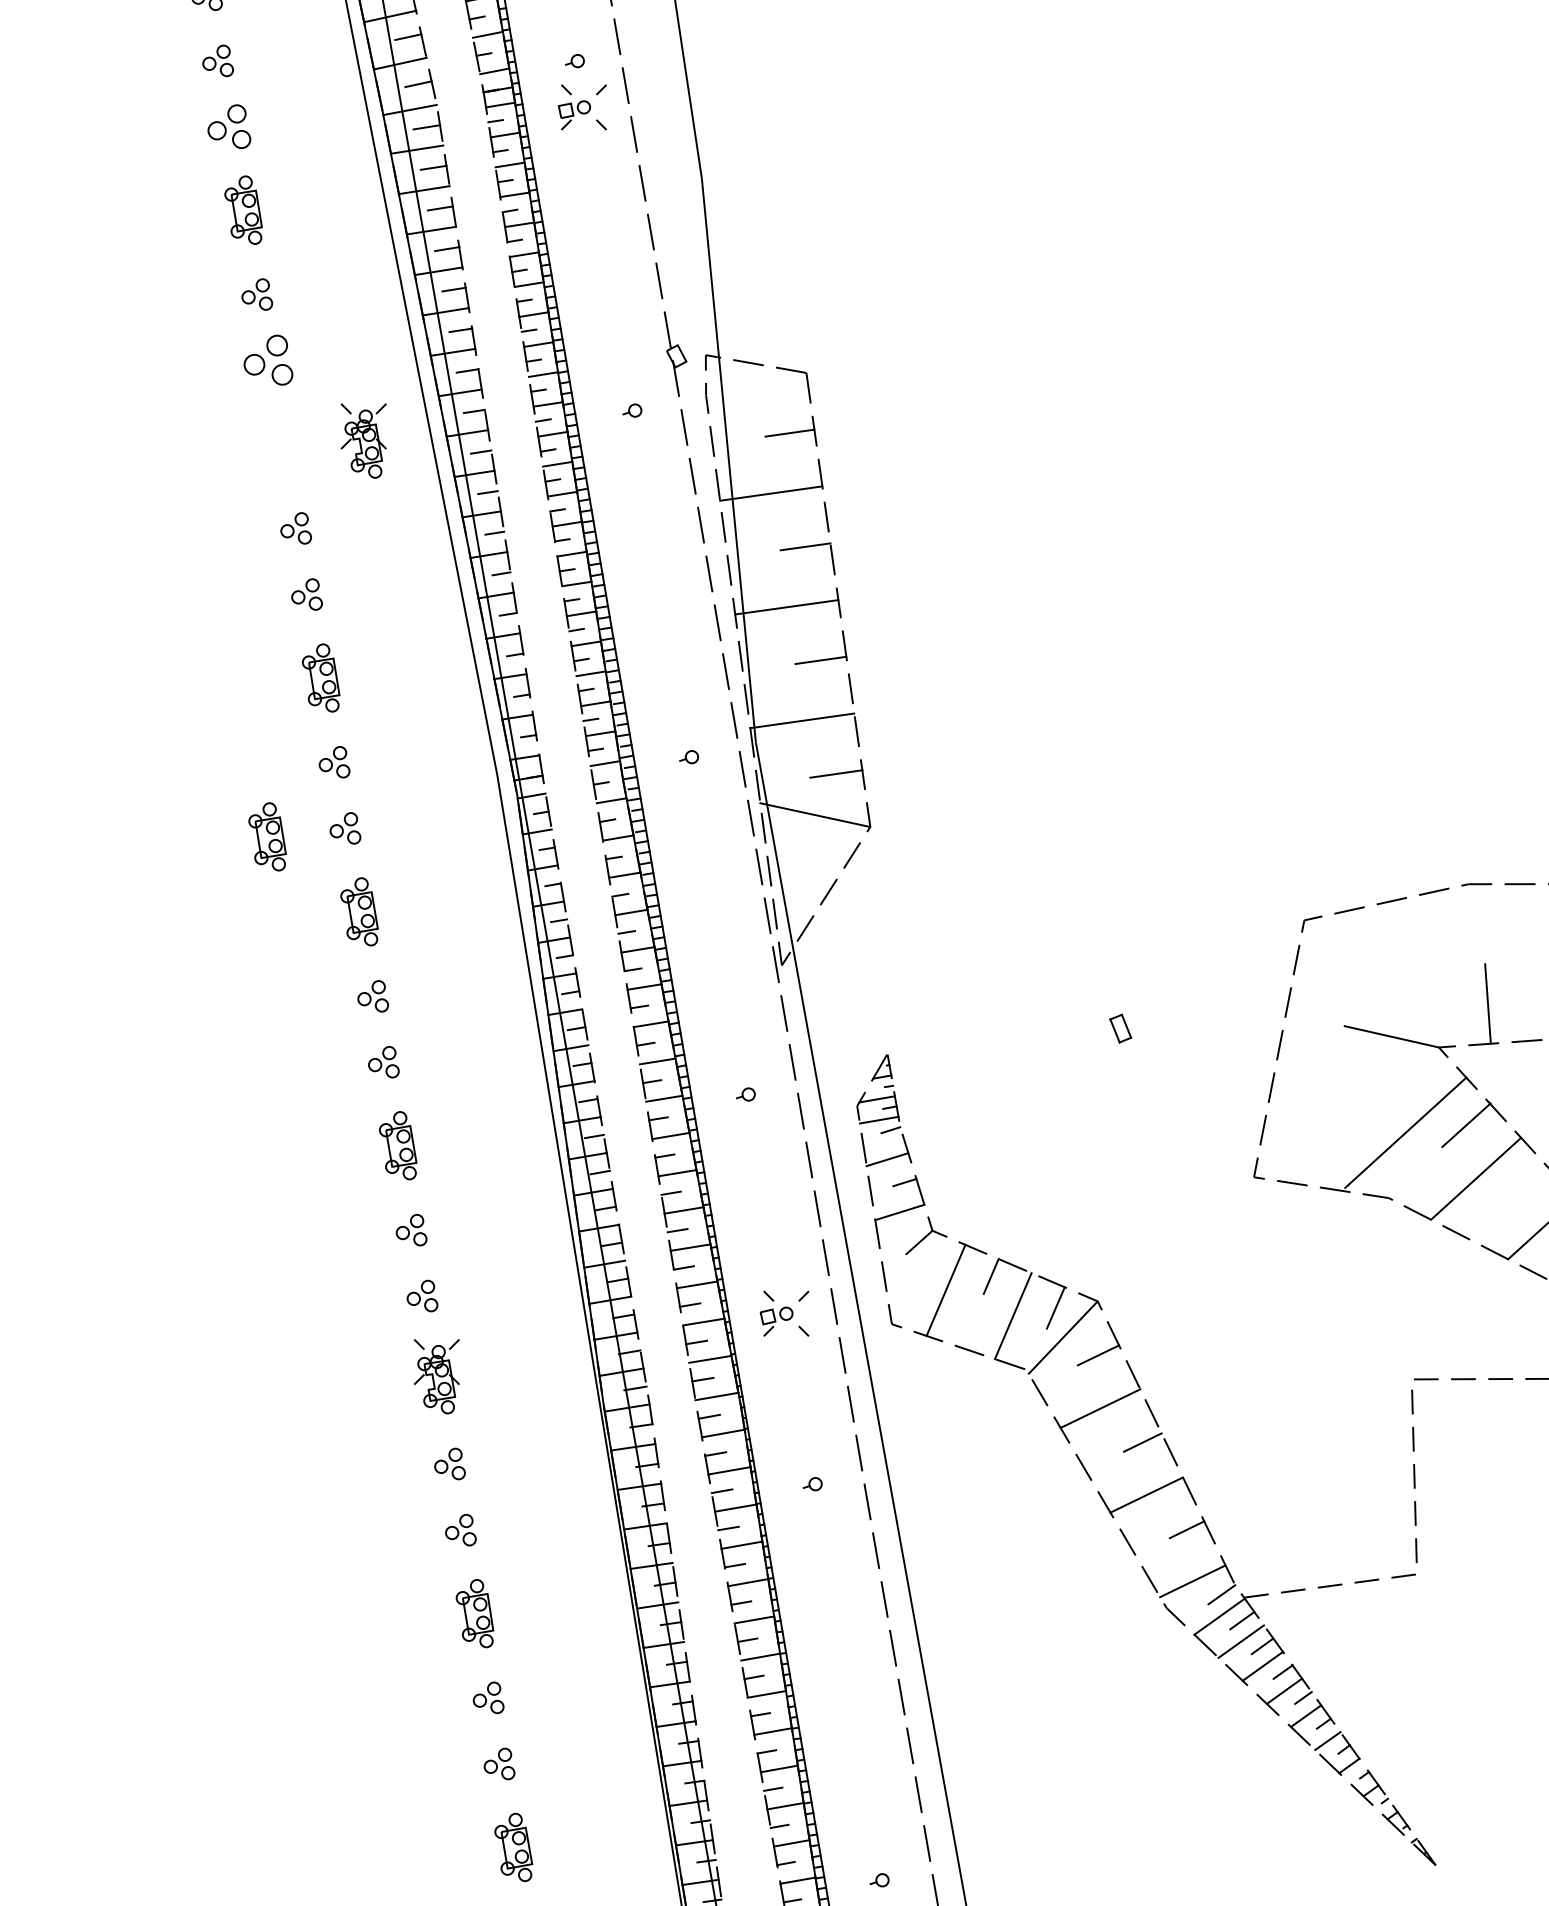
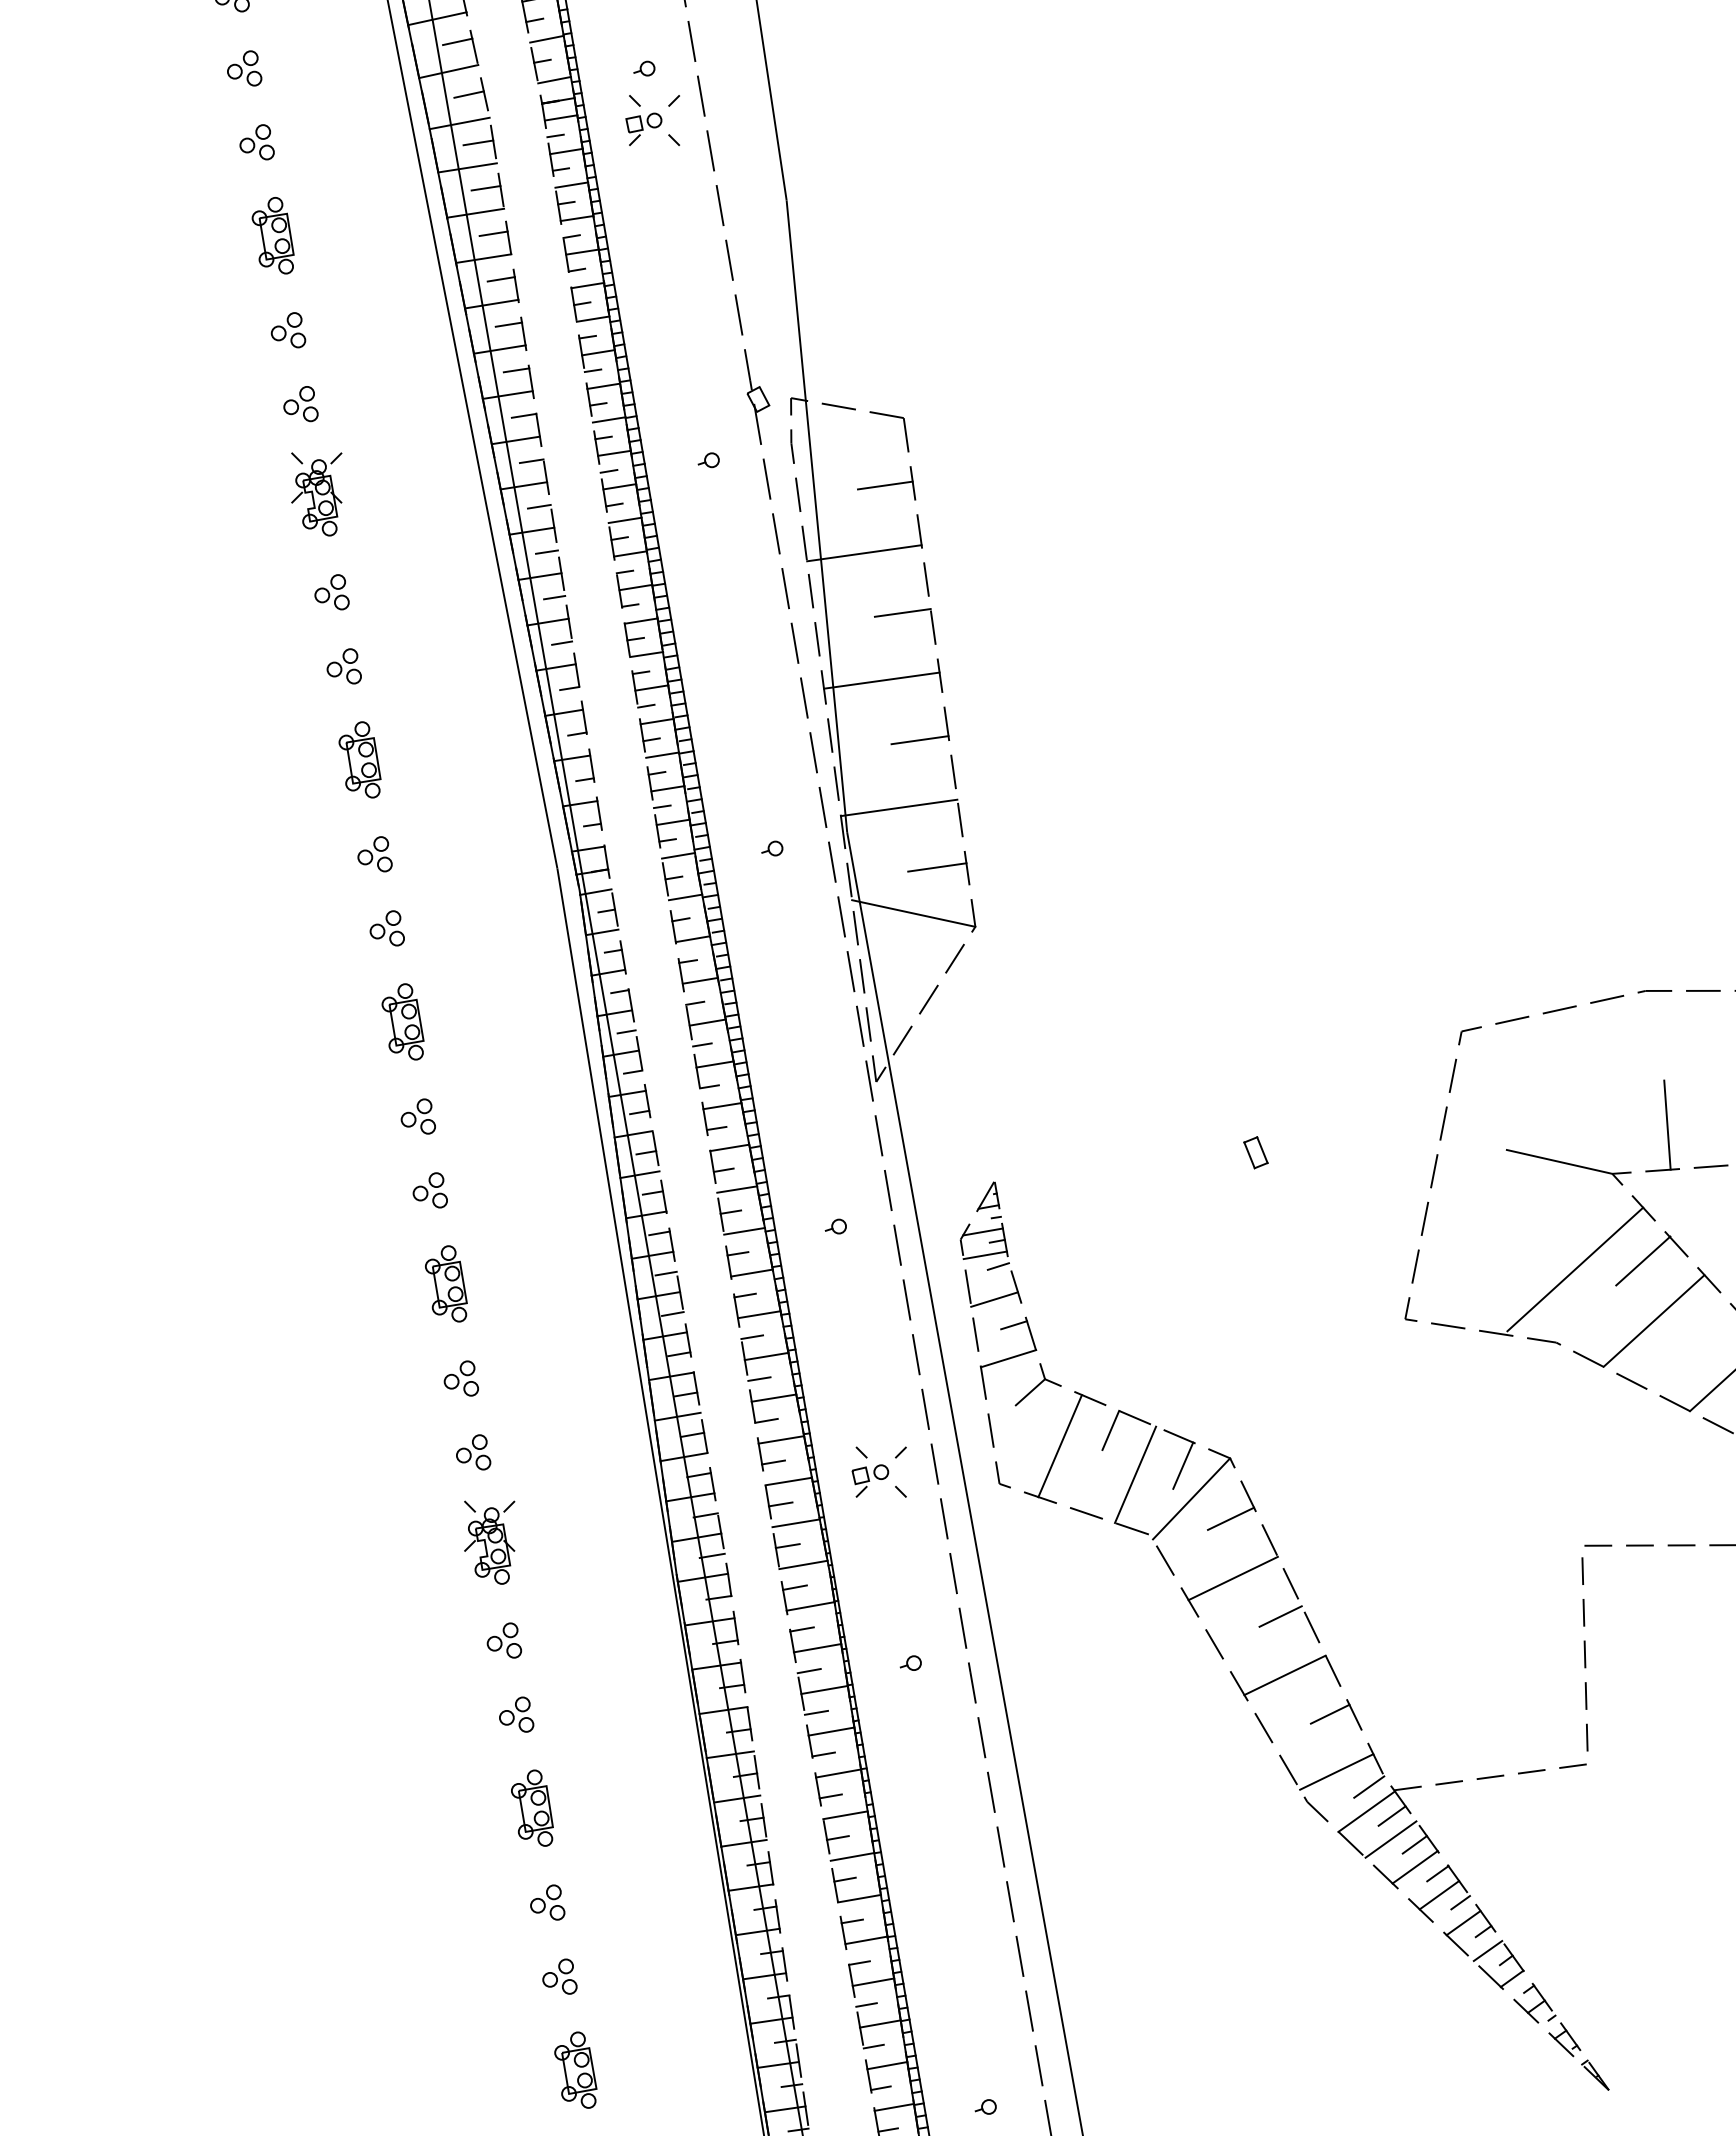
part: (228, 126) -> (256, 142), size x0.71
part: (268, 360) -> (300, 404), size x0.62
part: (363, 441) -> (316, 494), moved
part: (267, 836) -> (299, 937), removed

